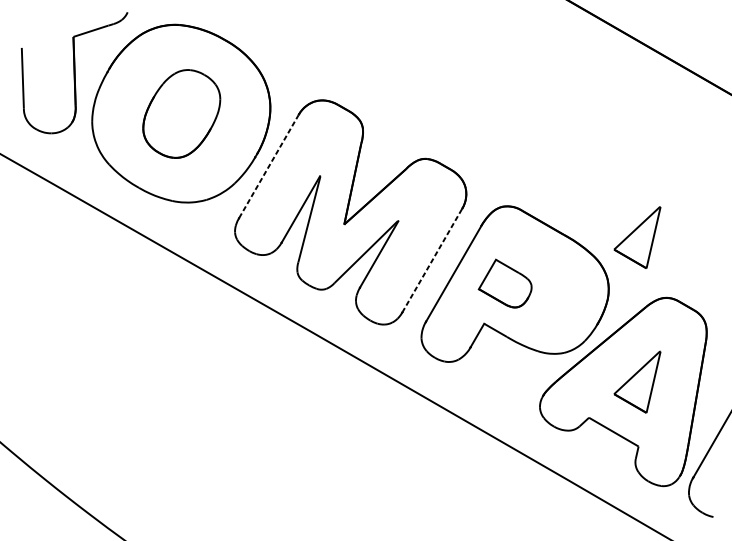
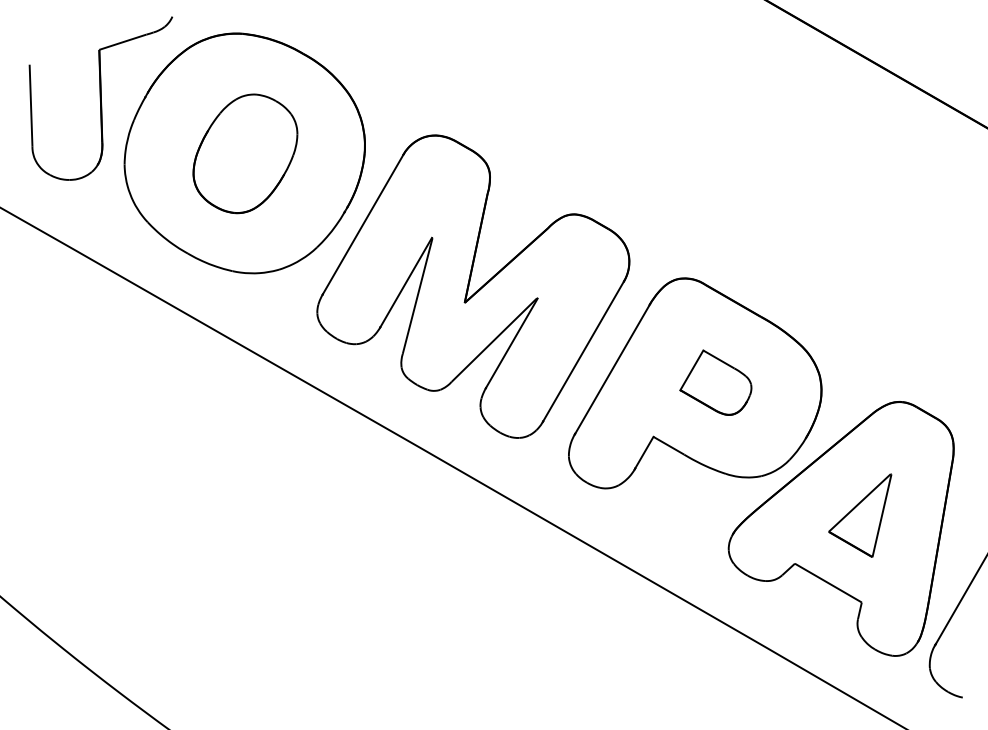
line: (268, 166) -> (362, 224), dashed -> solid
part: (637, 237) -> (860, 320), removed
line: (432, 260) -> (583, 351), dashed -> solid
part: (504, 283) -> (715, 382), moved

